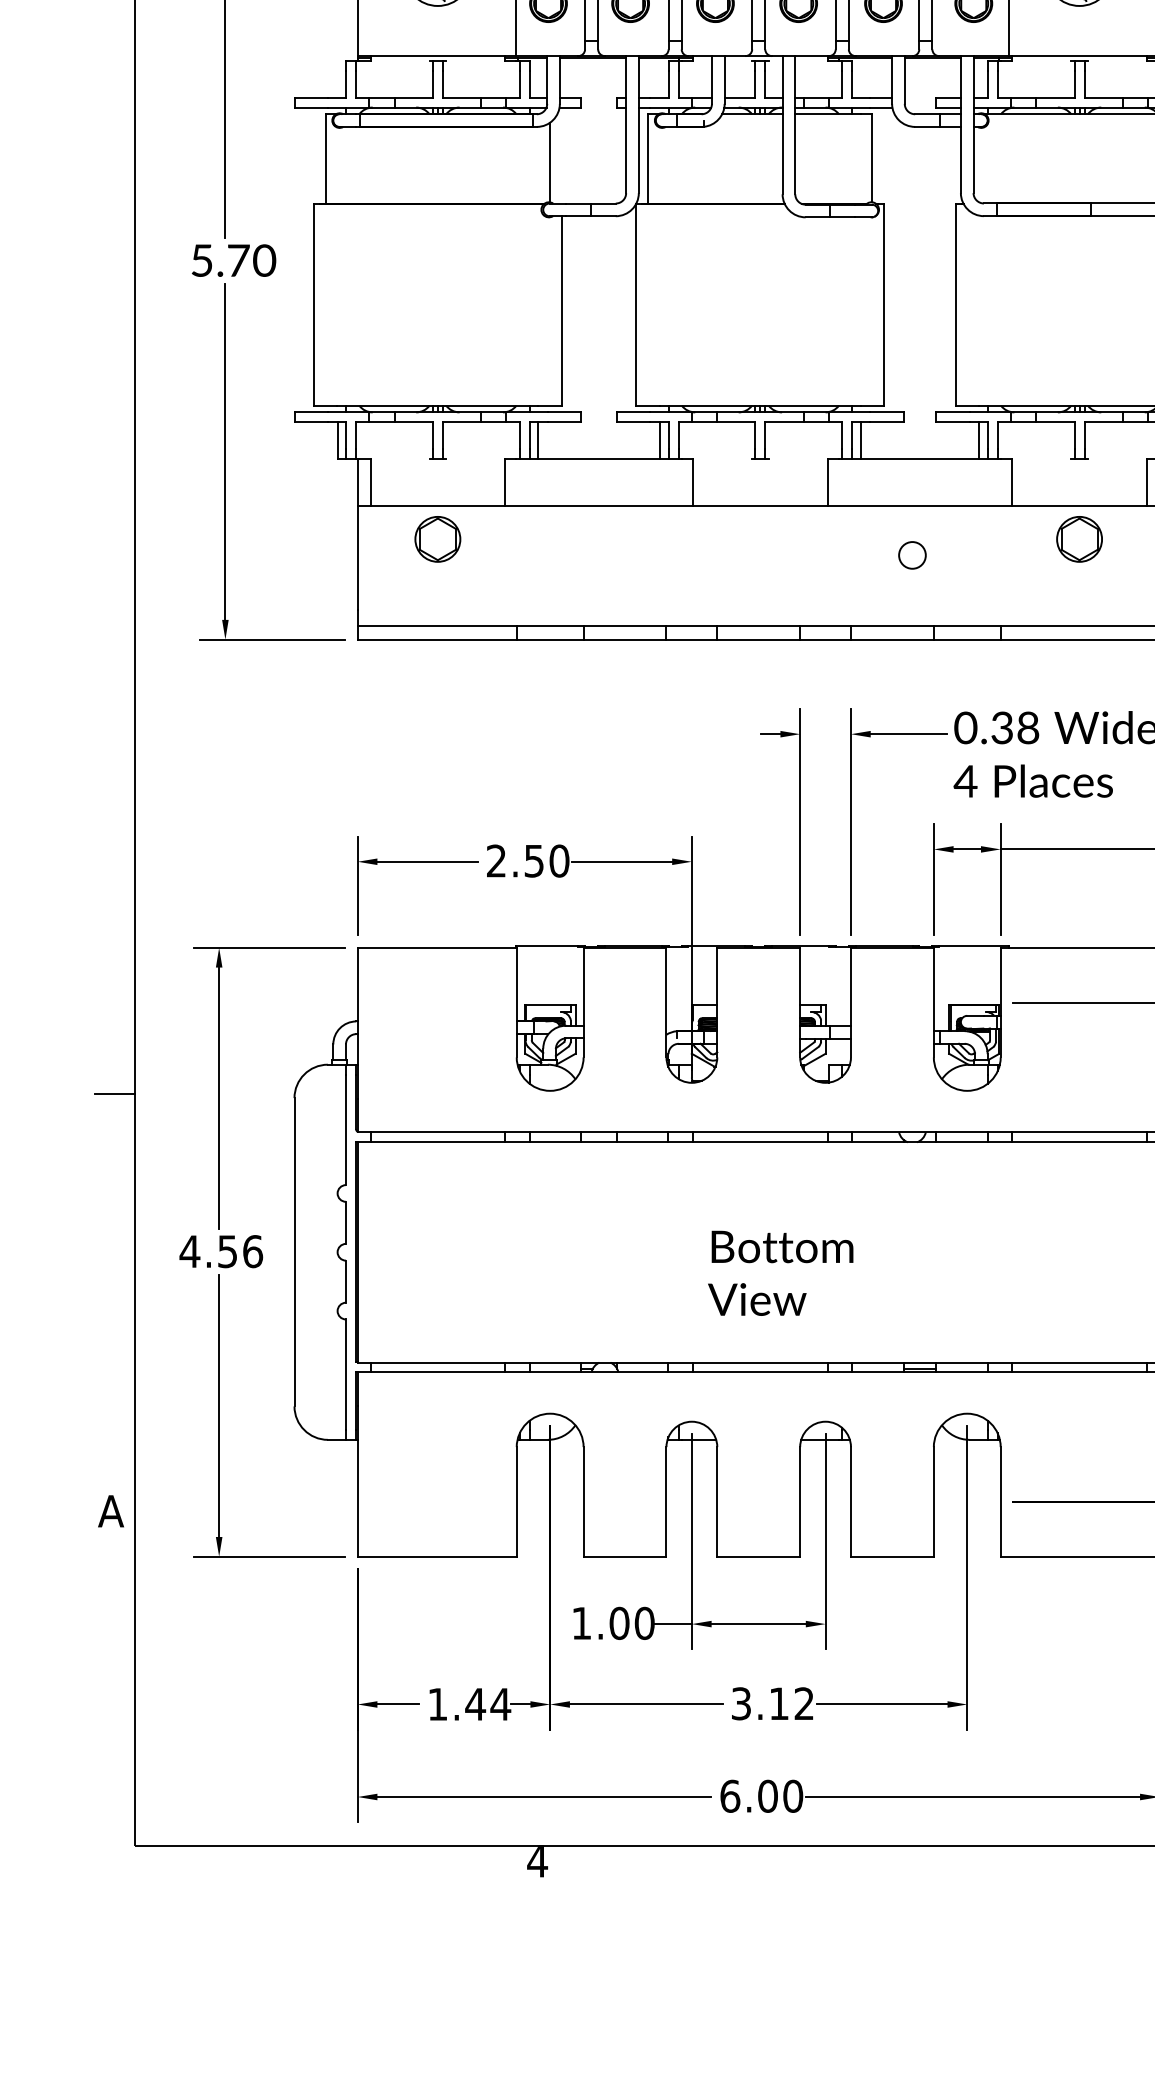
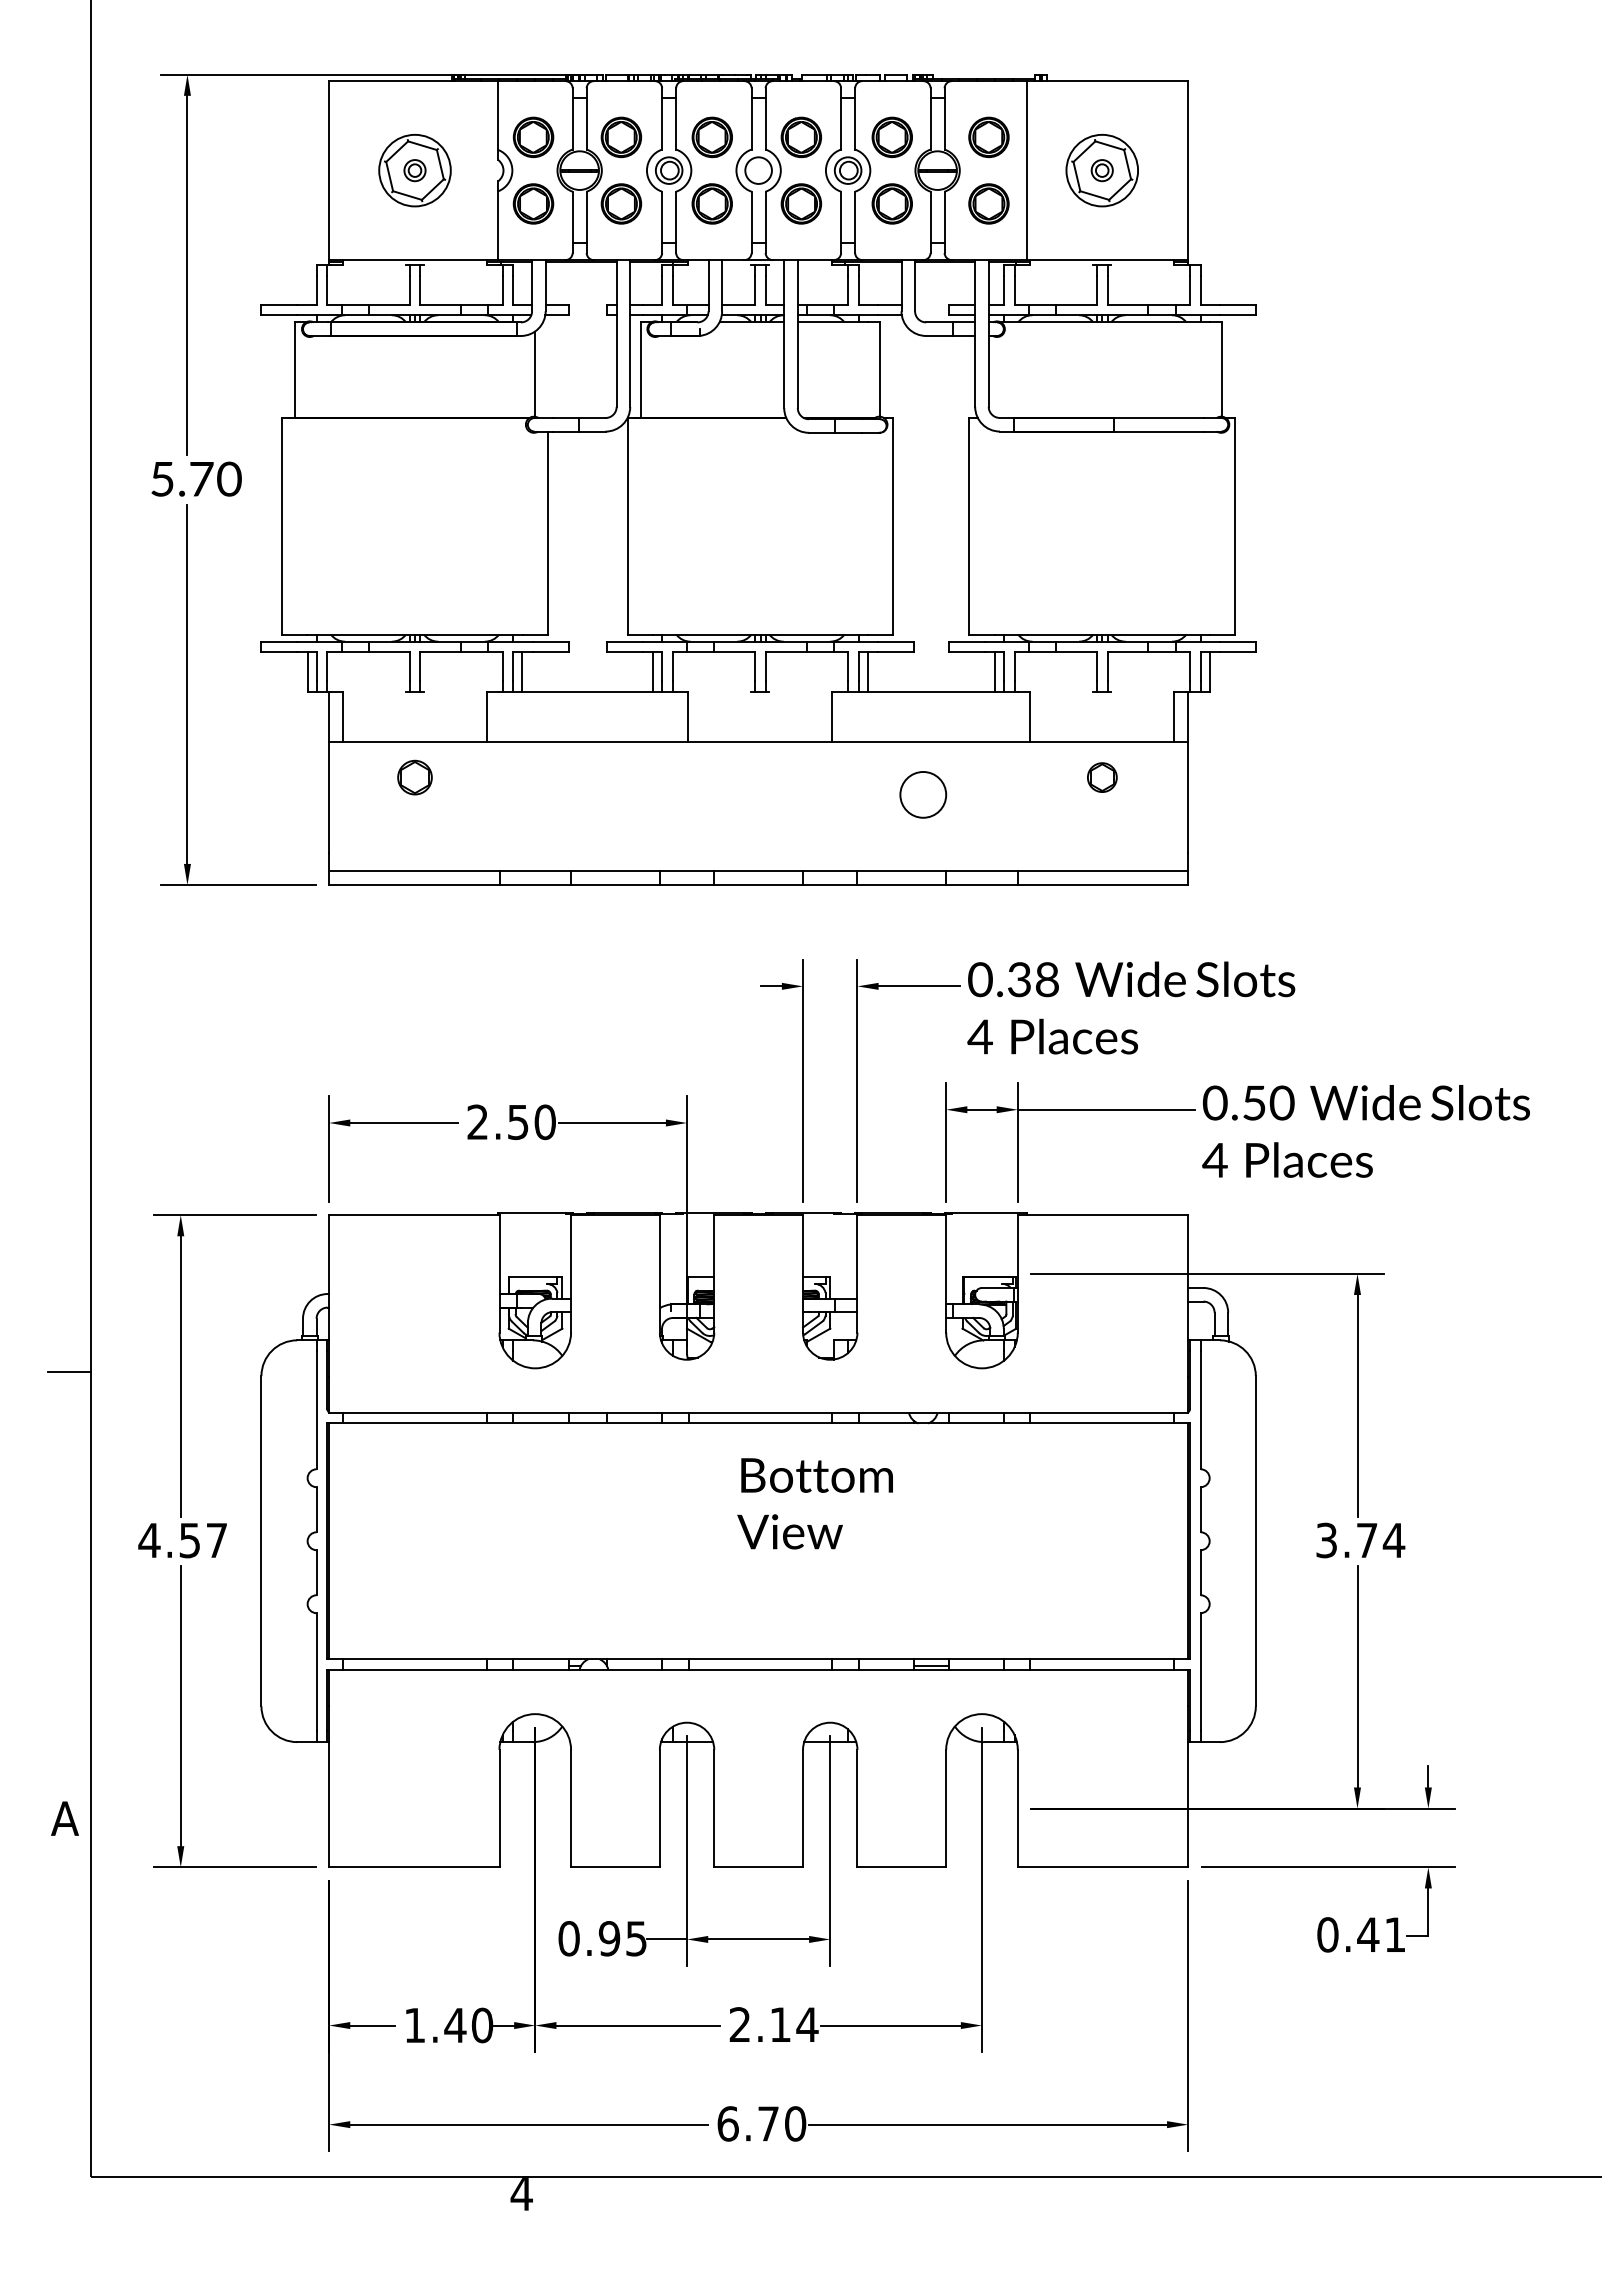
part: (437, 539) -> (414, 777), size x0.7
part: (1079, 539) -> (1102, 777), size x0.6
circle: (911, 555) -> (922, 794), size x1.6
text: (252, 1251) -> (216, 1540), 4.56 -> 4.57
text: (780, 1273) -> (814, 1503), moved
text: (612, 1623) -> (602, 1938), 1.00 -> 0.95
text: (772, 1703) -> (773, 2024), 3.12 -> 2.14
text: (500, 1704) -> (482, 2025), 1.44 -> 1.40
text: (767, 1795) -> (768, 2123), 6.00 -> 6.70

